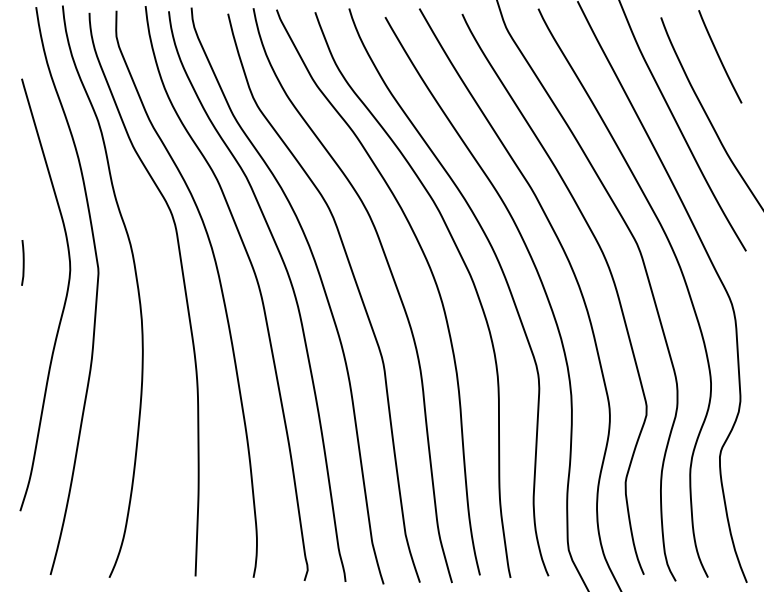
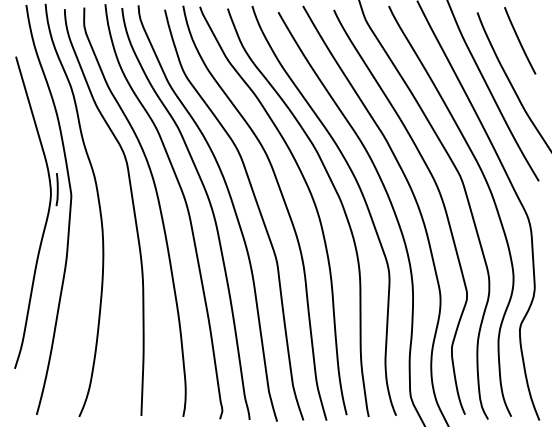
line: (22, 262) -> (56, 189), moved

